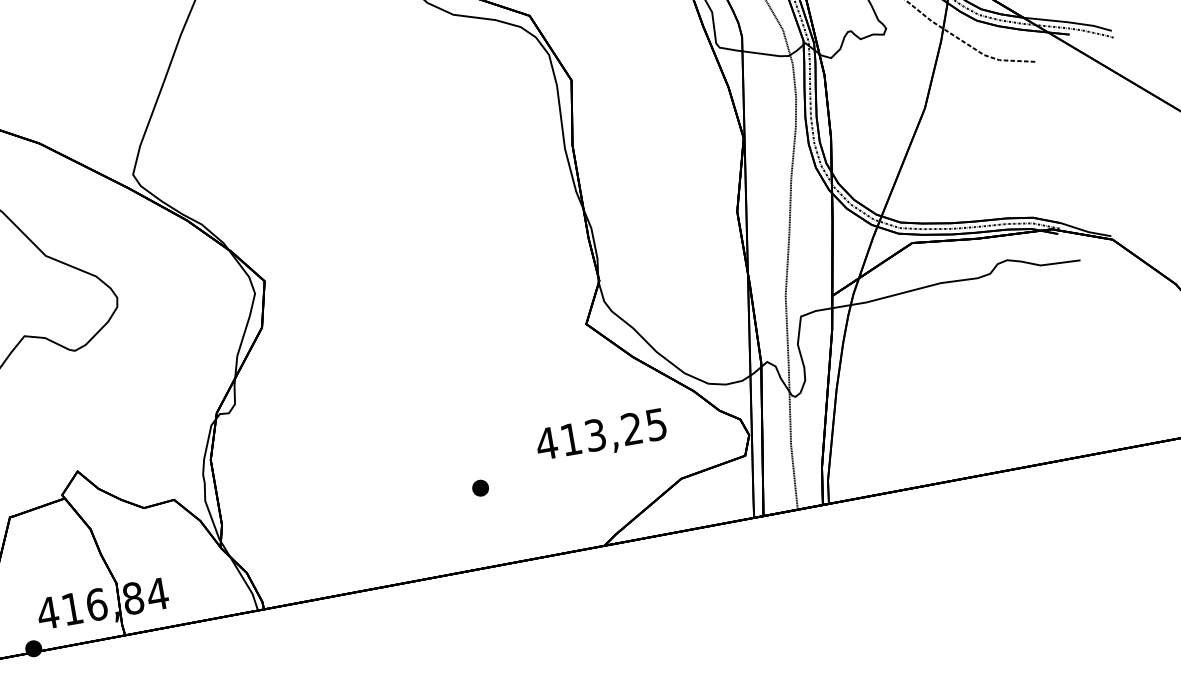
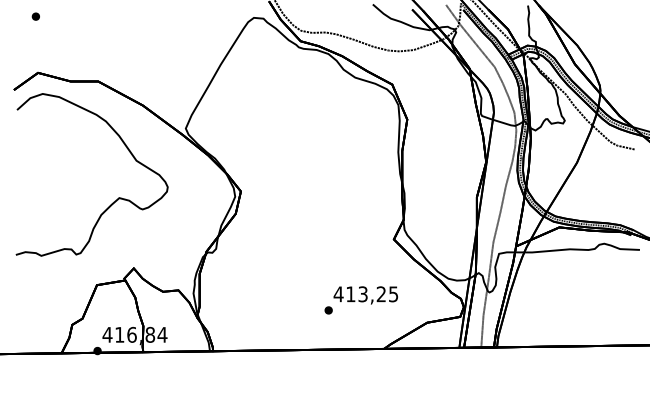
text: (600, 436) -> (365, 295), moved

